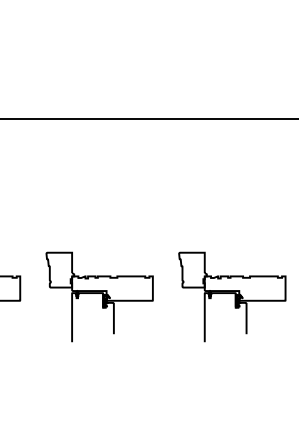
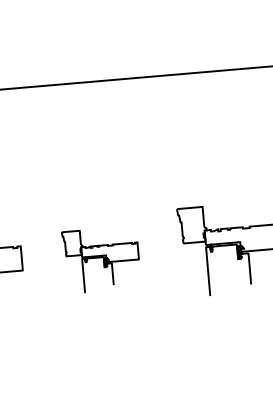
part: (99, 296) -> (101, 259), size x0.7

